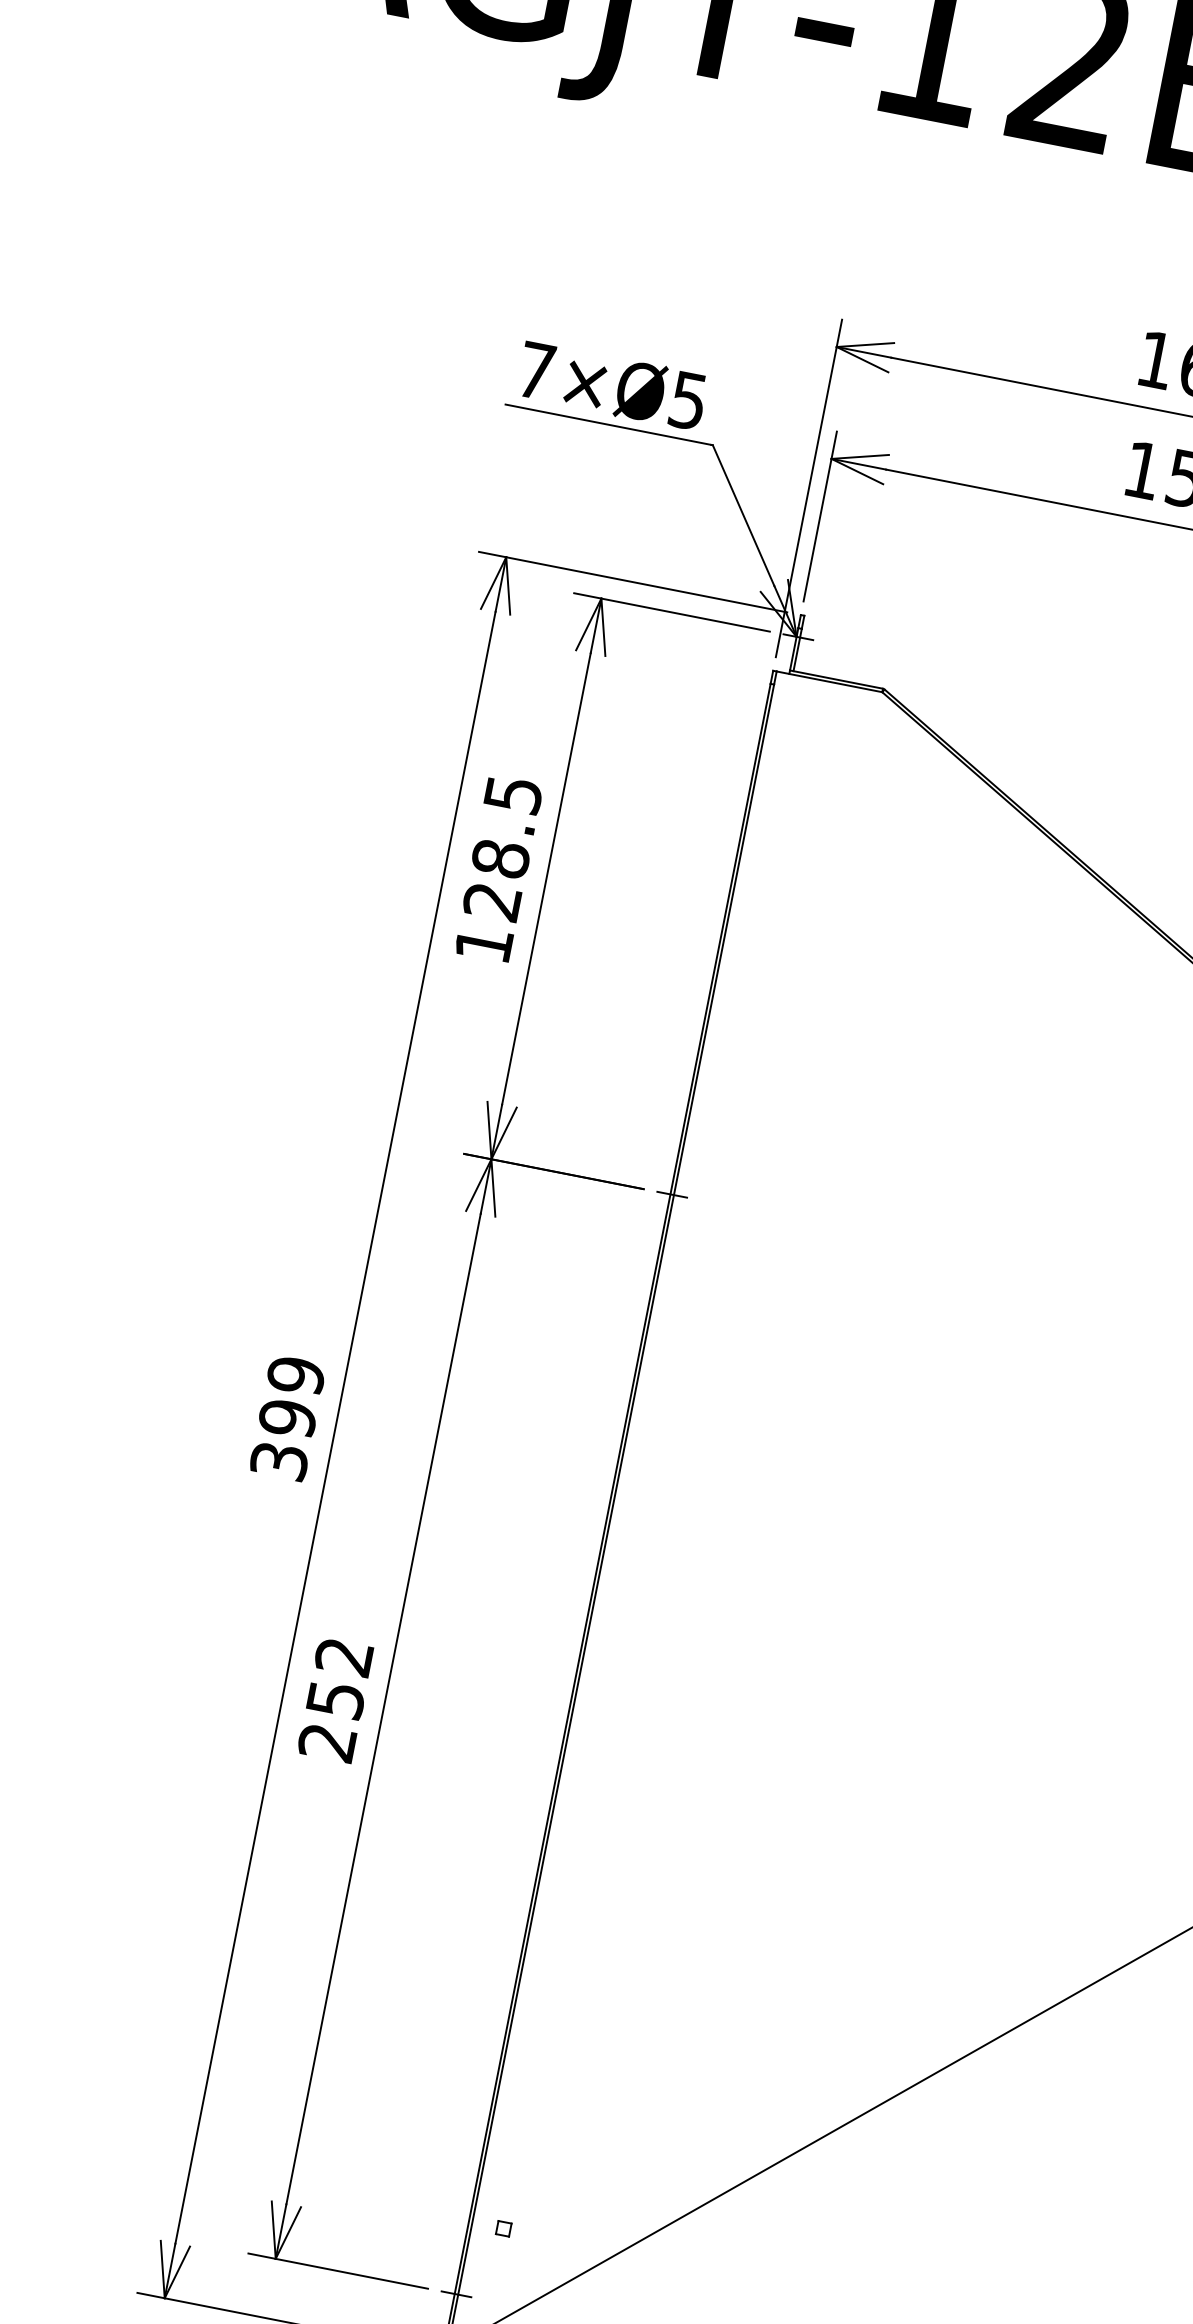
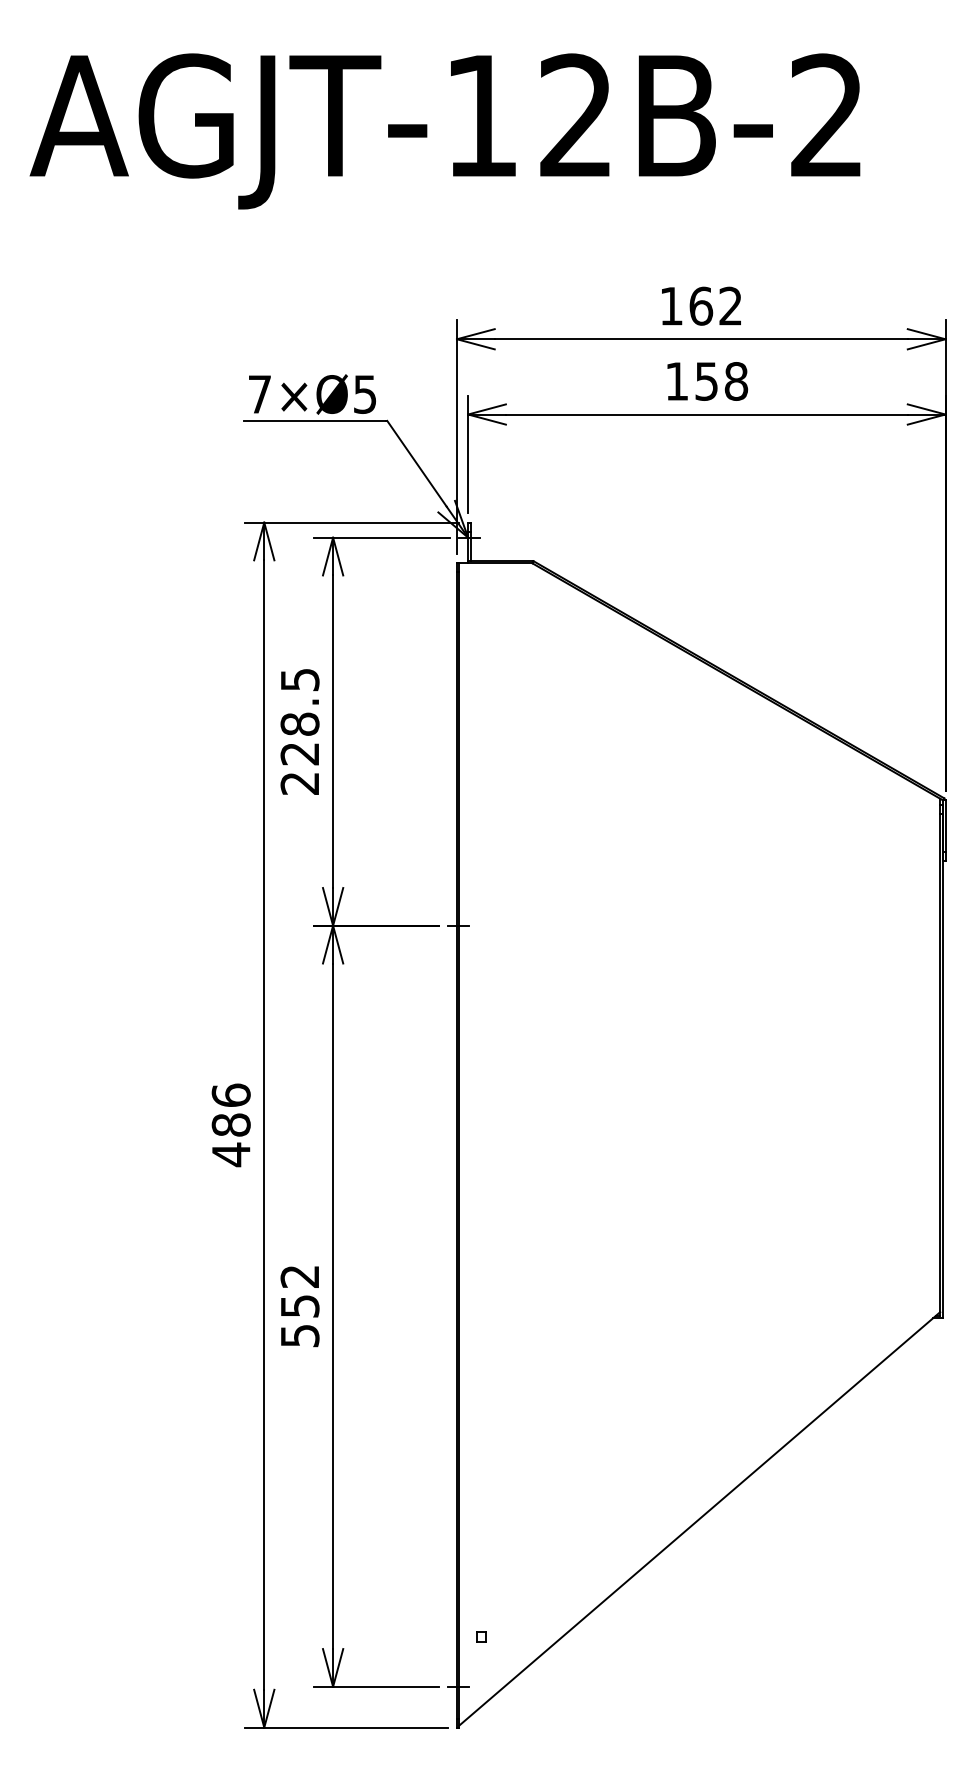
text: (483, 944) -> (299, 783), 128.5 -> 228.5
text: (286, 1418) -> (230, 1125), 399 -> 486
text: (326, 1743) -> (299, 1336), 252 -> 552

